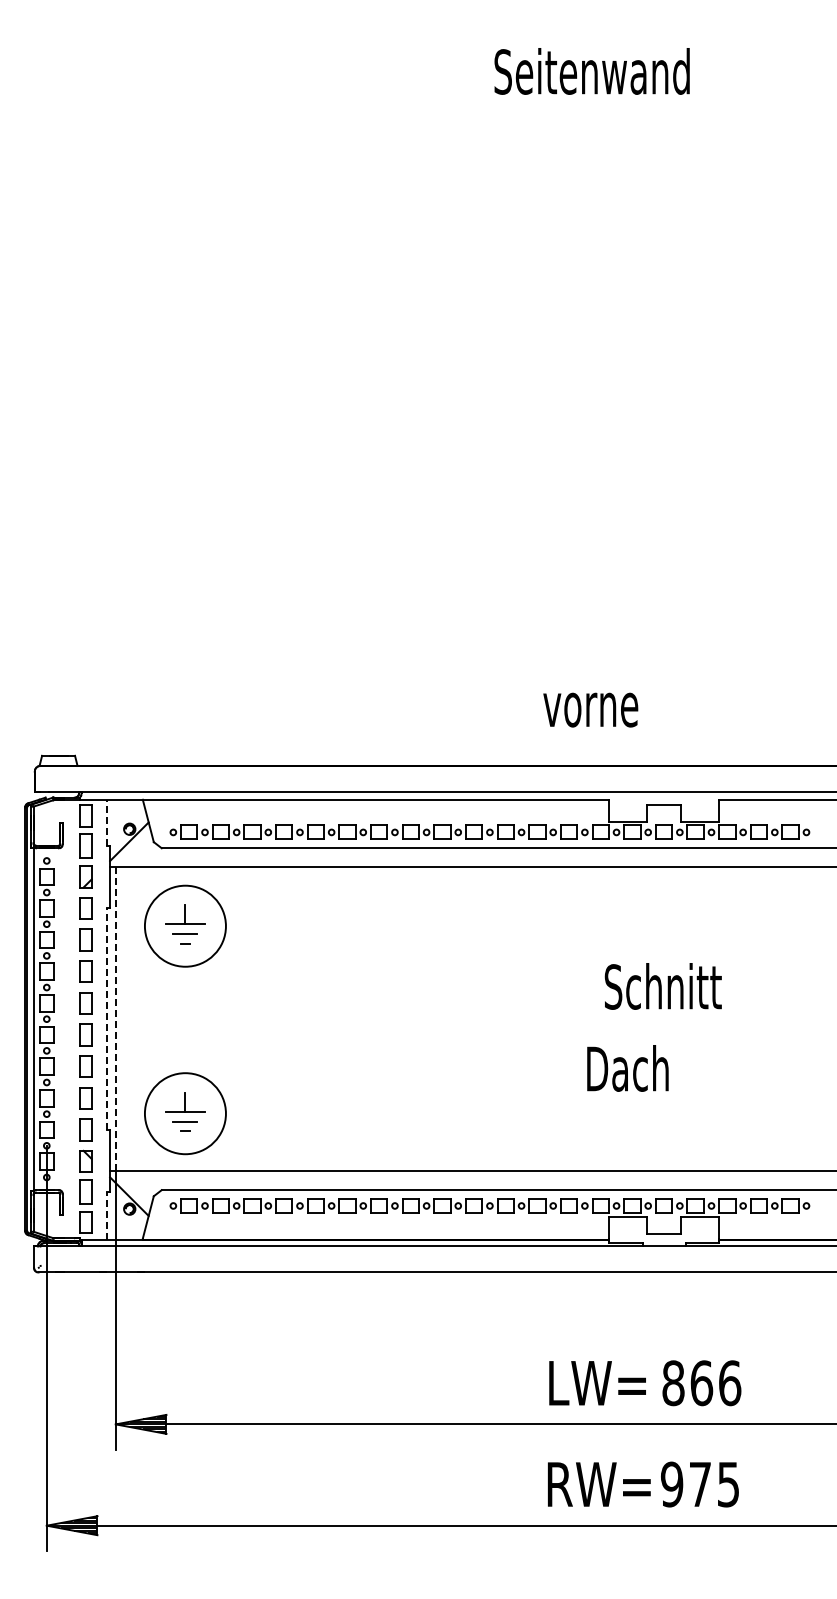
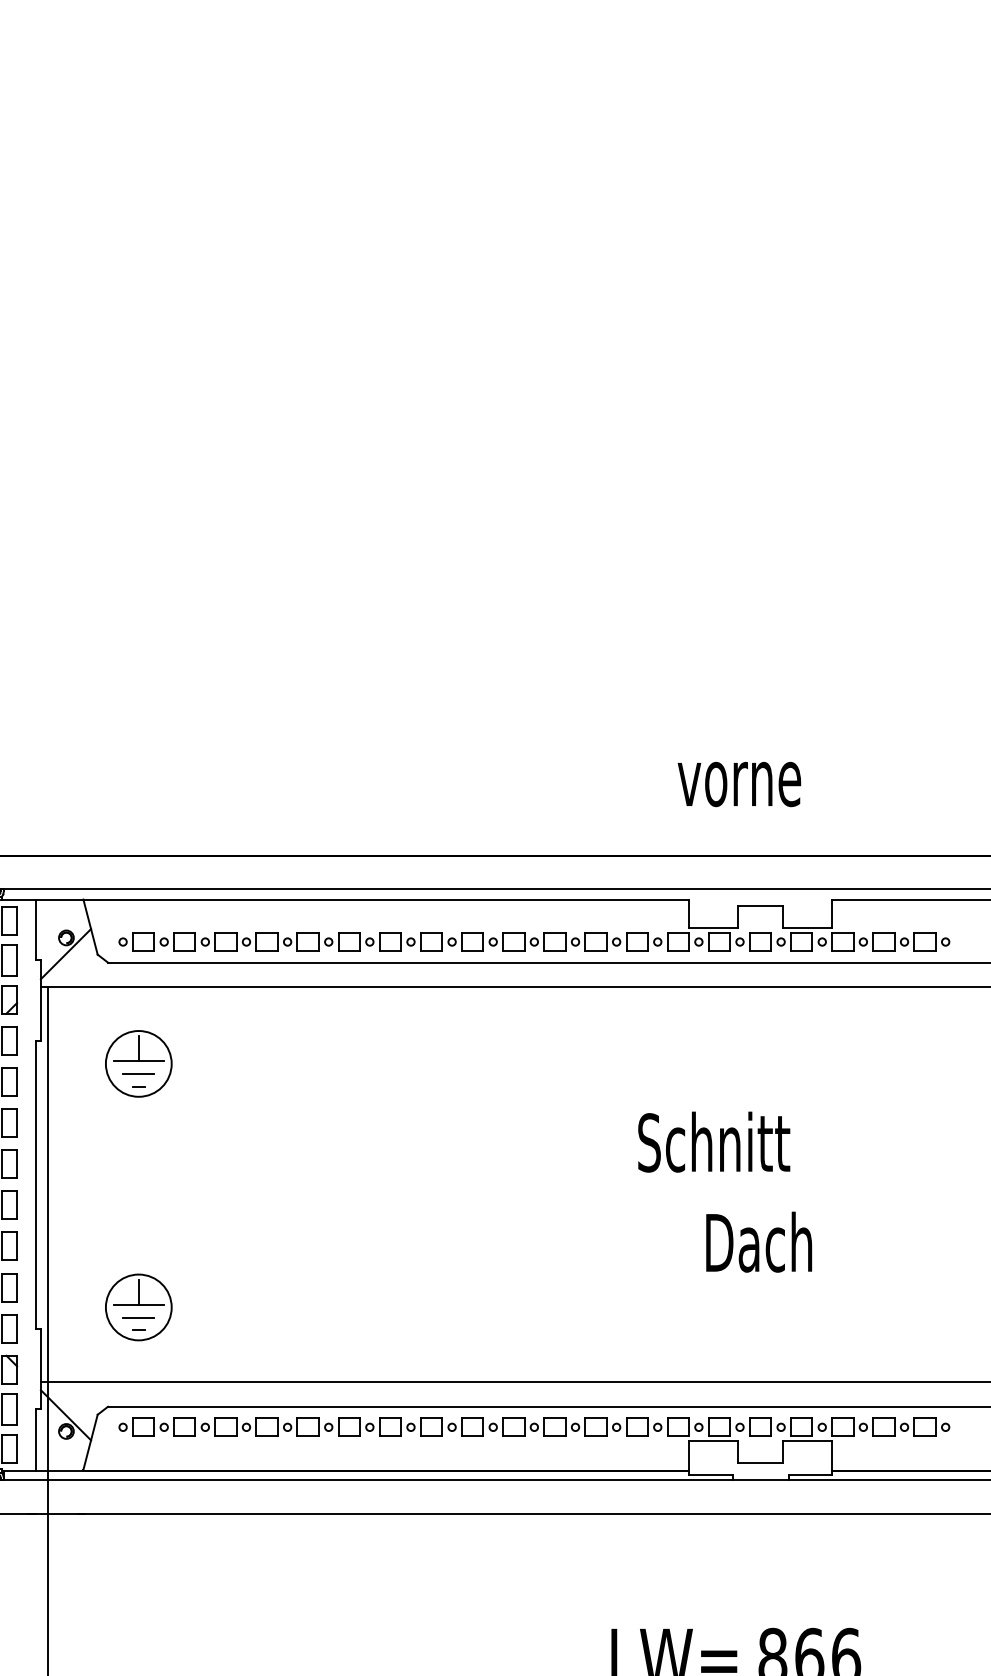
text: (590, 709) -> (739, 783), moved
line: (106, 822) -> (36, 929), dashed -> solid
circle: (185, 925) -> (138, 1062), size x0.62
text: (662, 986) -> (713, 1142), moved
line: (106, 1019) -> (36, 1185), dashed -> solid
line: (115, 1019) -> (47, 1185), dashed -> solid
text: (627, 1068) -> (758, 1242), moved
circle: (185, 1113) -> (138, 1307), size x0.62
line: (106, 1215) -> (36, 1439), dashed -> solid

